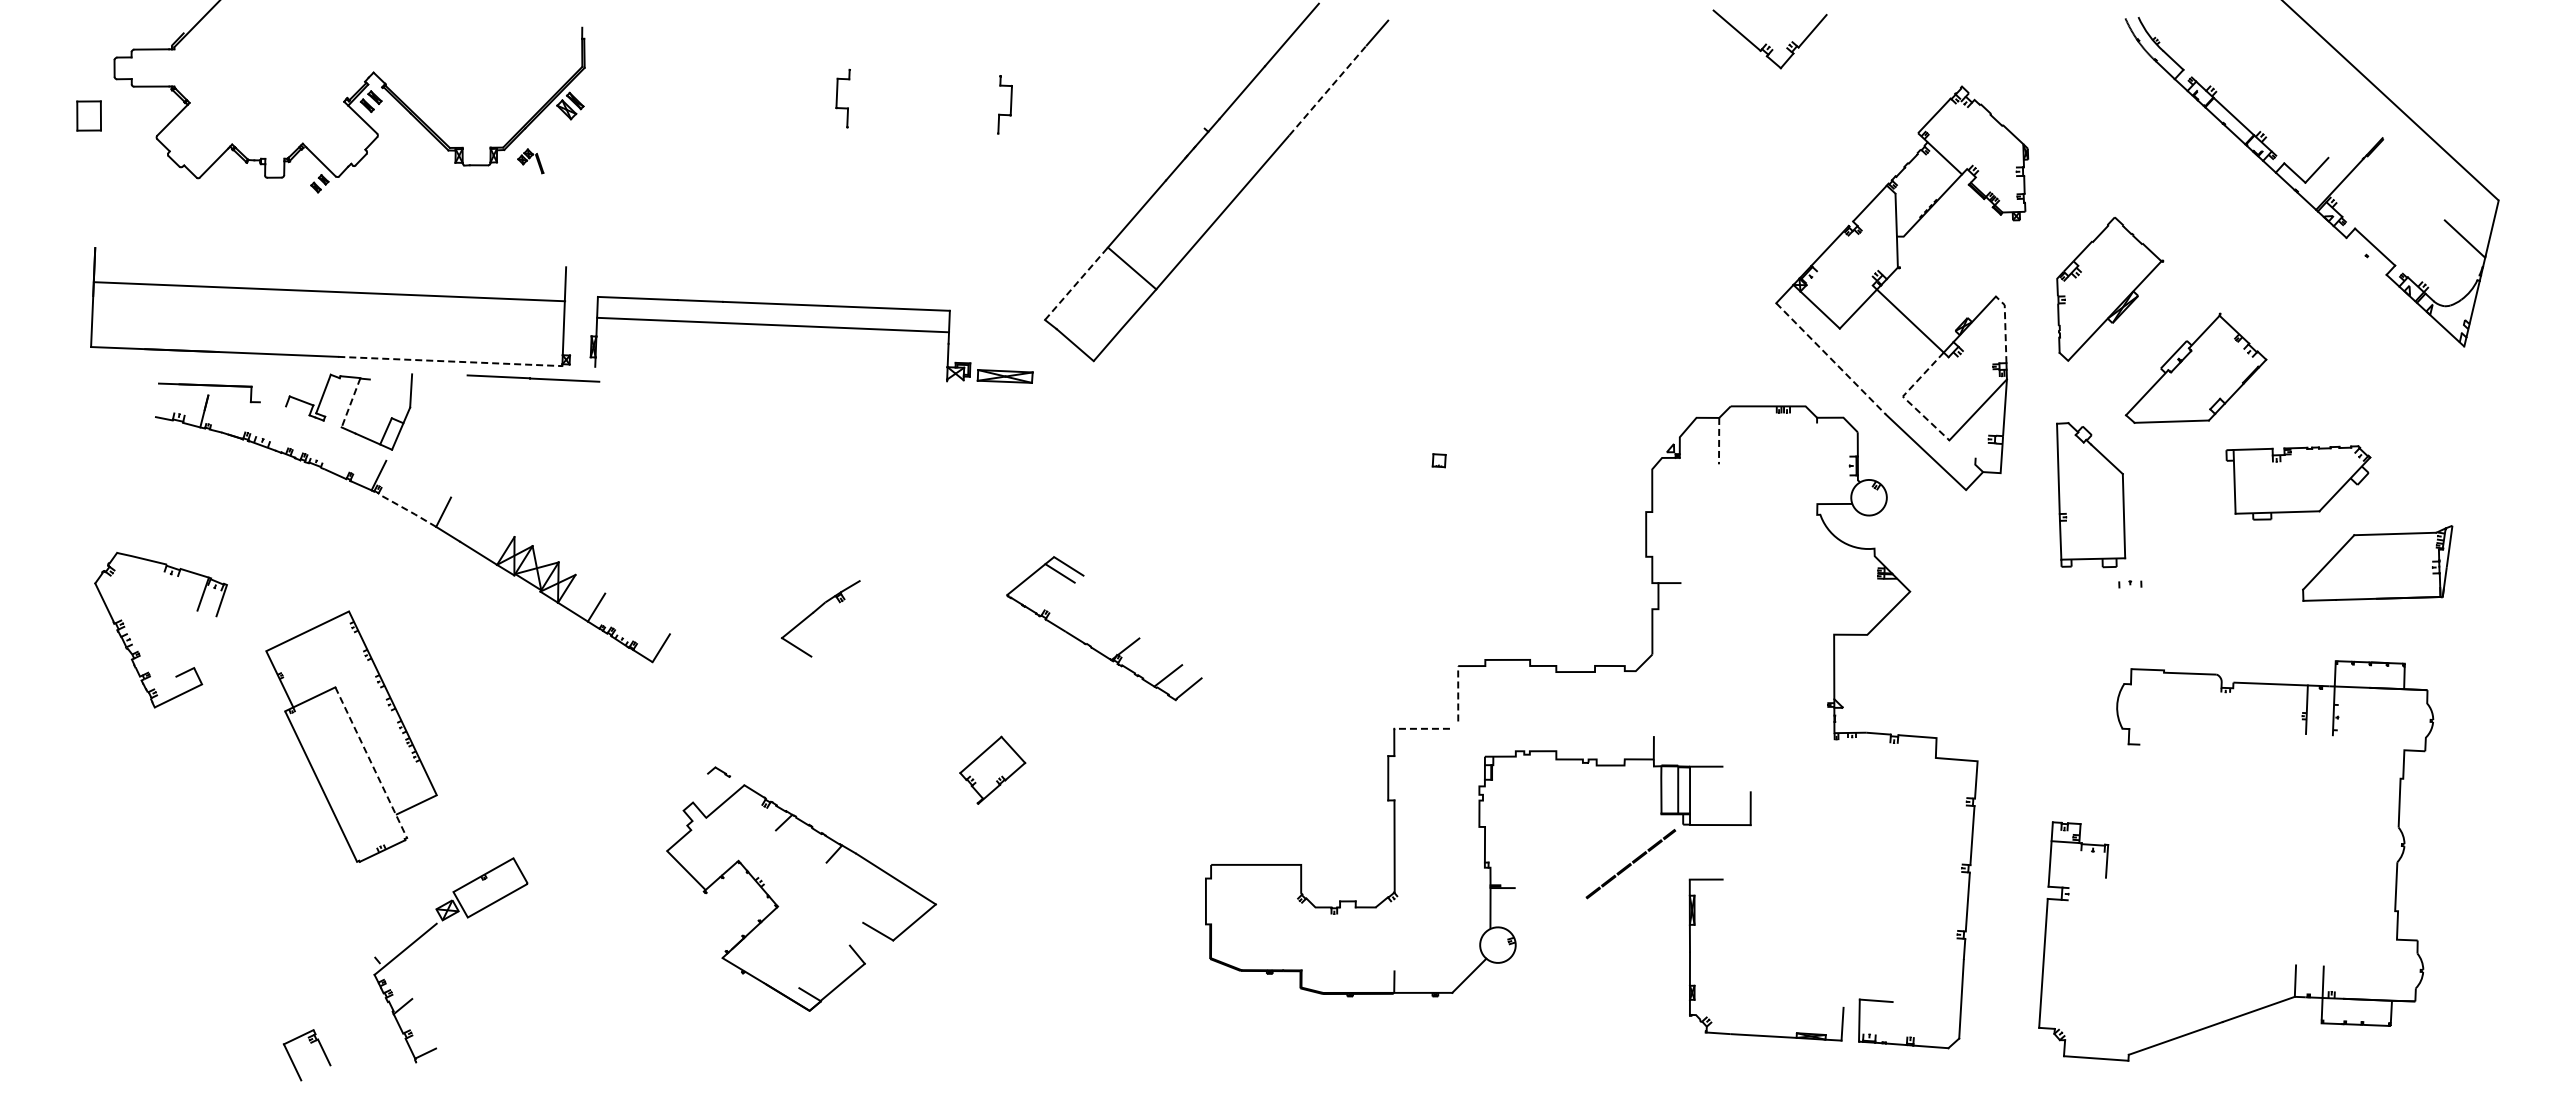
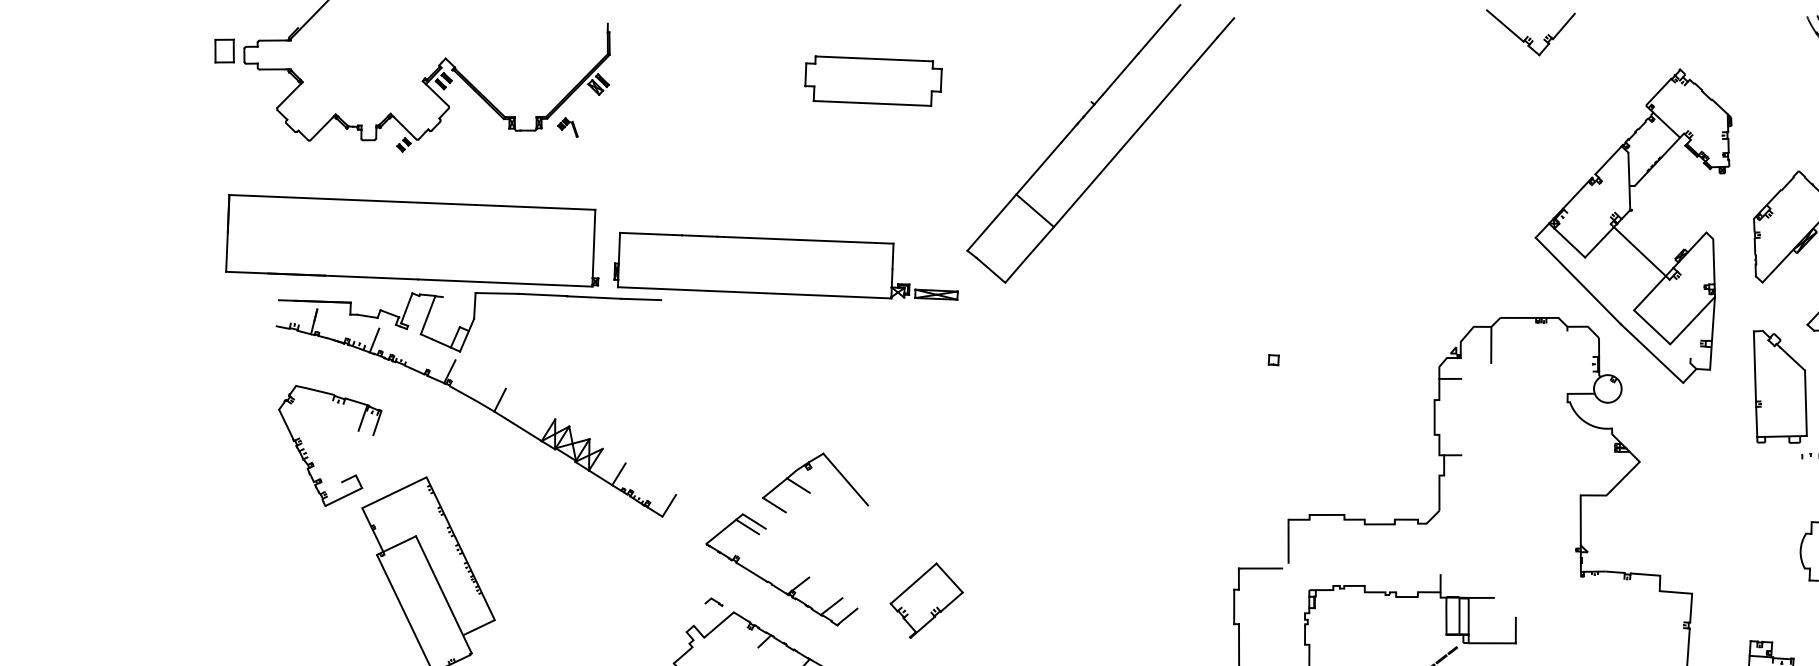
line: (925, 72) -> (874, 58), added
line: (1328, 90) -> (1187, 72), dashed -> solid
part: (88, 115) -> (224, 50), moved
line: (922, 130) -> (872, 103), added
line: (1076, 283) -> (991, 222), dashed -> solid
line: (329, 291) -> (412, 202), moved
line: (773, 324) -> (754, 292), moved
line: (2005, 326) -> (1713, 255), dashed -> solid
line: (1831, 359) -> (1578, 281), dashed -> solid
line: (450, 361) -> (505, 283), dashed -> solid
line: (439, 374) -> (496, 293), added
line: (624, 382) -> (640, 299), added
line: (1903, 397) -> (1634, 311), dashed -> solid
line: (350, 403) -> (427, 315), dashed -> solid
line: (272, 404) -> (367, 316), added
line: (281, 435) -> (374, 340), added
line: (1719, 441) -> (1491, 345), dashed -> solid
line: (1666, 484) -> (1450, 378), added
line: (407, 510) -> (472, 398), dashed -> solid
line: (888, 614) -> (845, 479), added
line: (827, 621) -> (798, 485), added
part: (1091, 645) -> (772, 583), moved
part: (138, 650) -> (312, 461), moved
line: (1458, 693) -> (1288, 541), dashed -> solid
line: (1422, 728) -> (1260, 568), dashed -> solid
line: (371, 763) -> (444, 595), dashed -> solid
part: (992, 770) -> (926, 600), size x1.43

